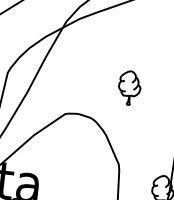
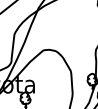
part: (129, 86) -> (71, 34), removed

